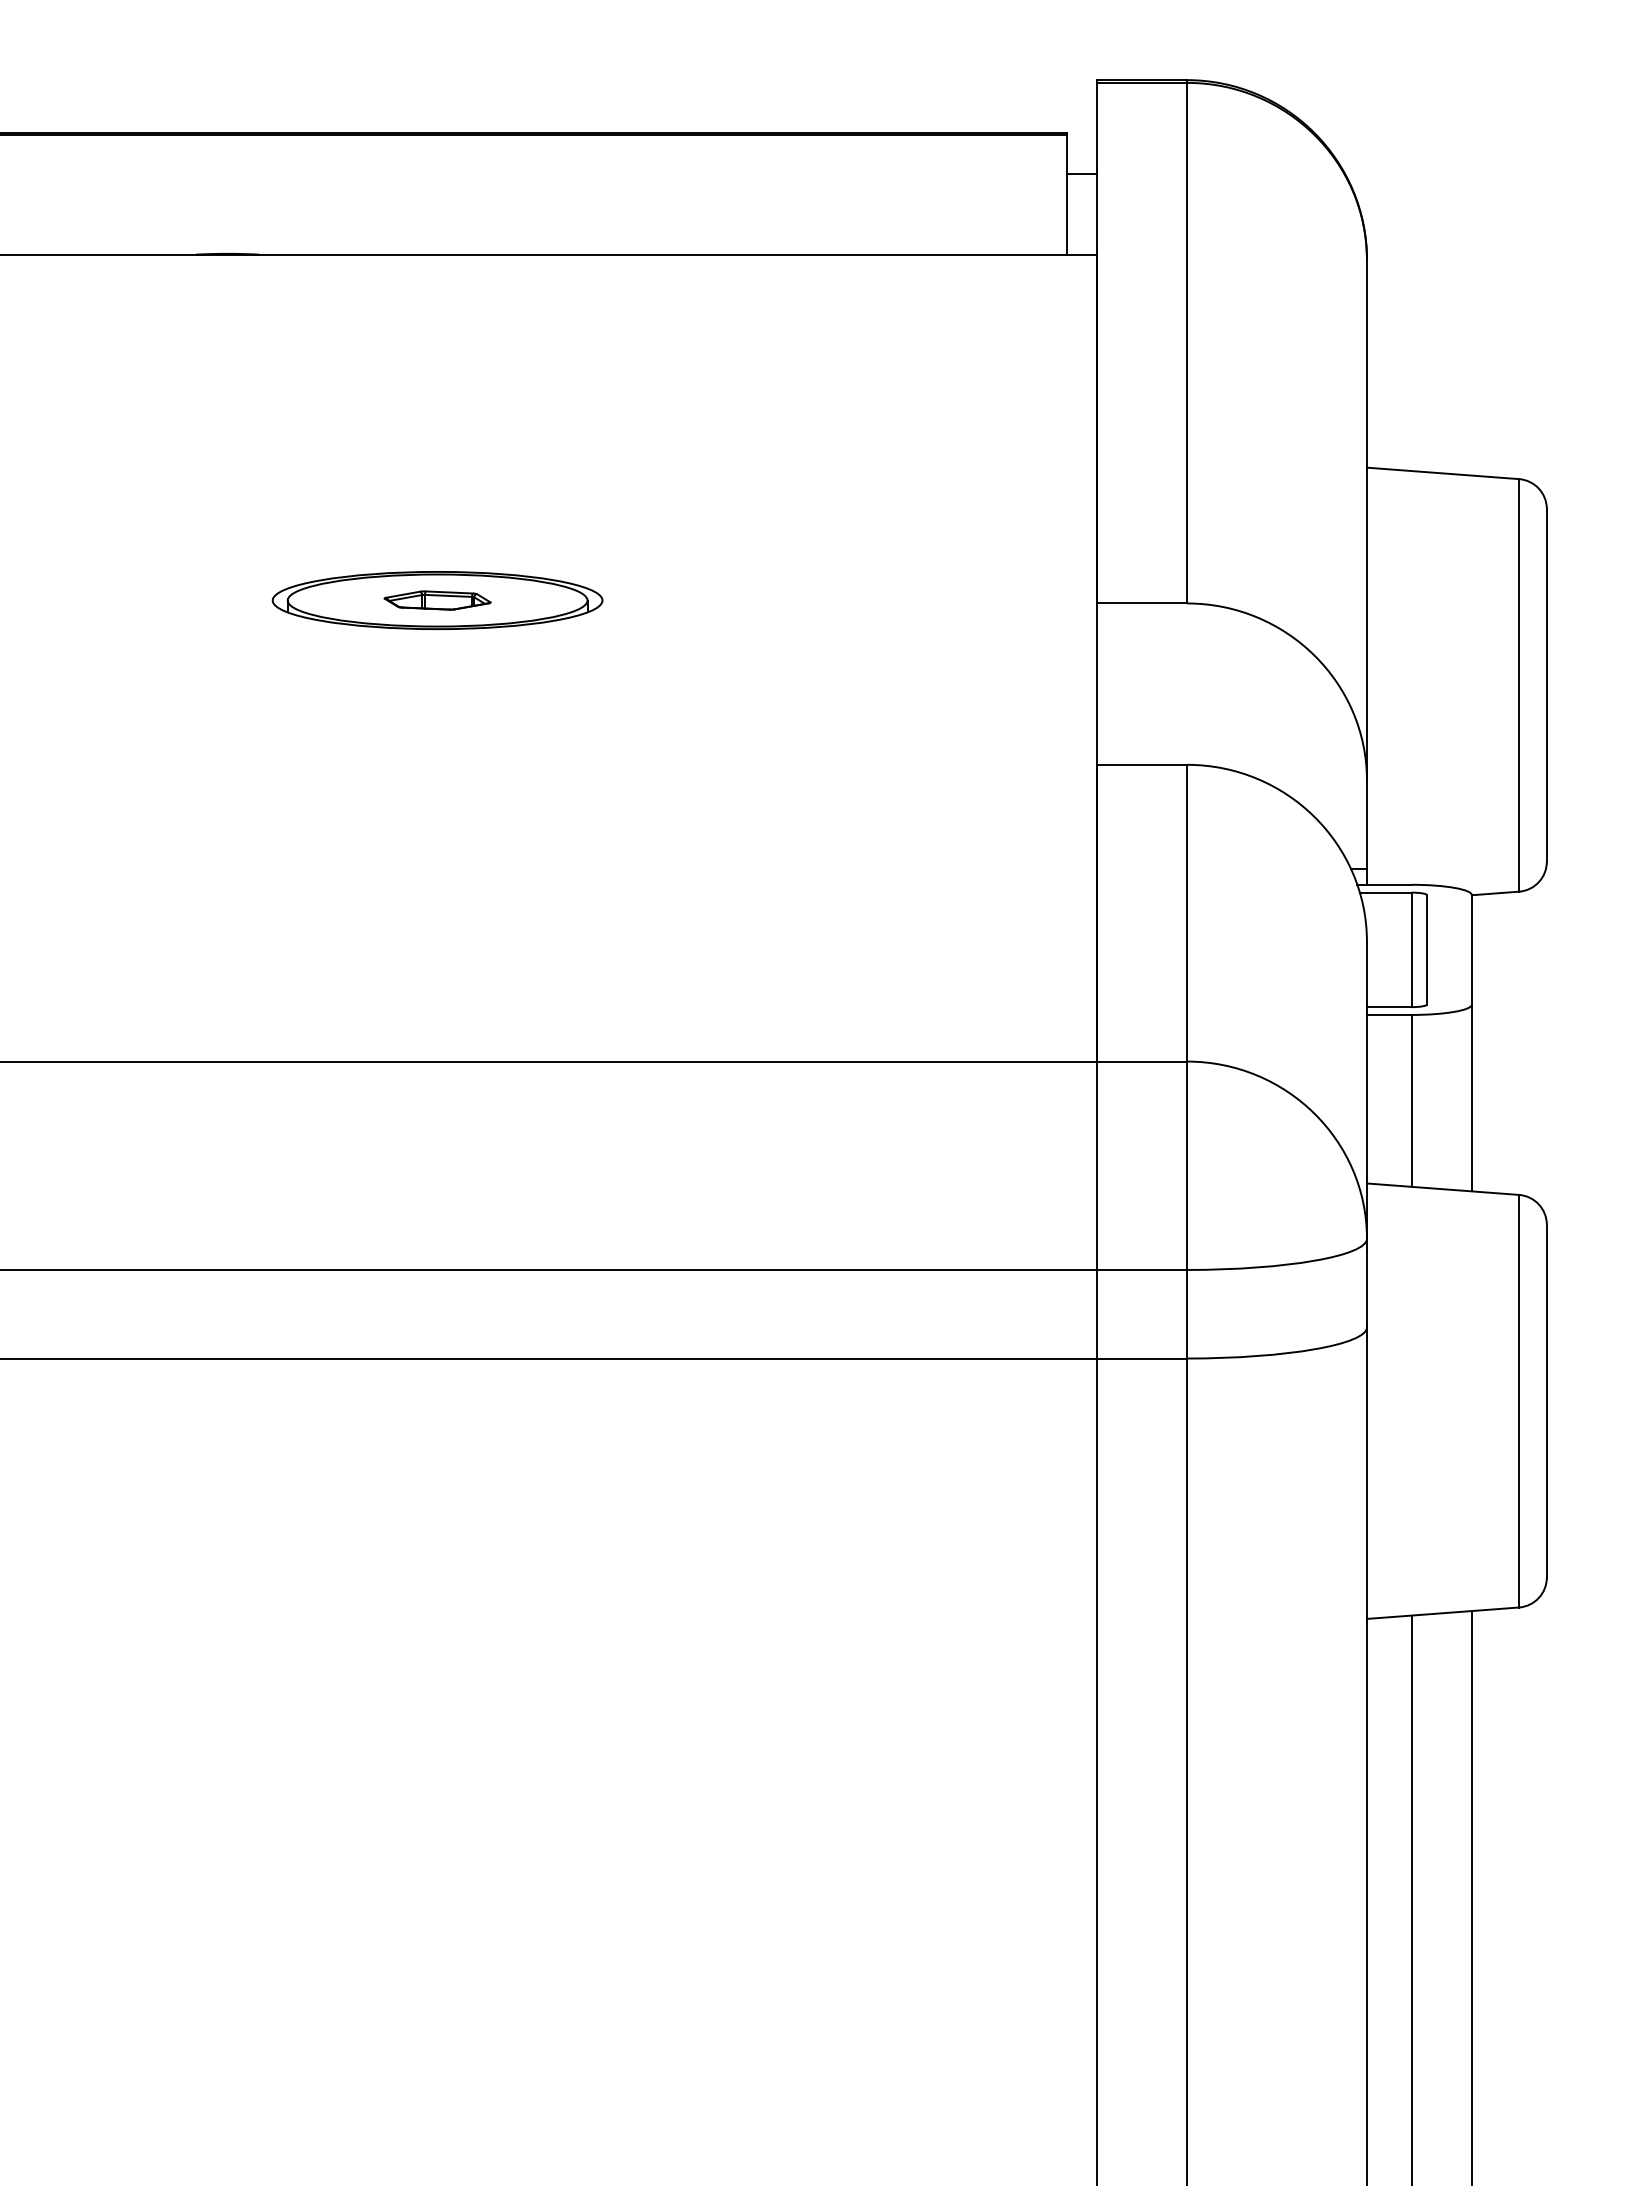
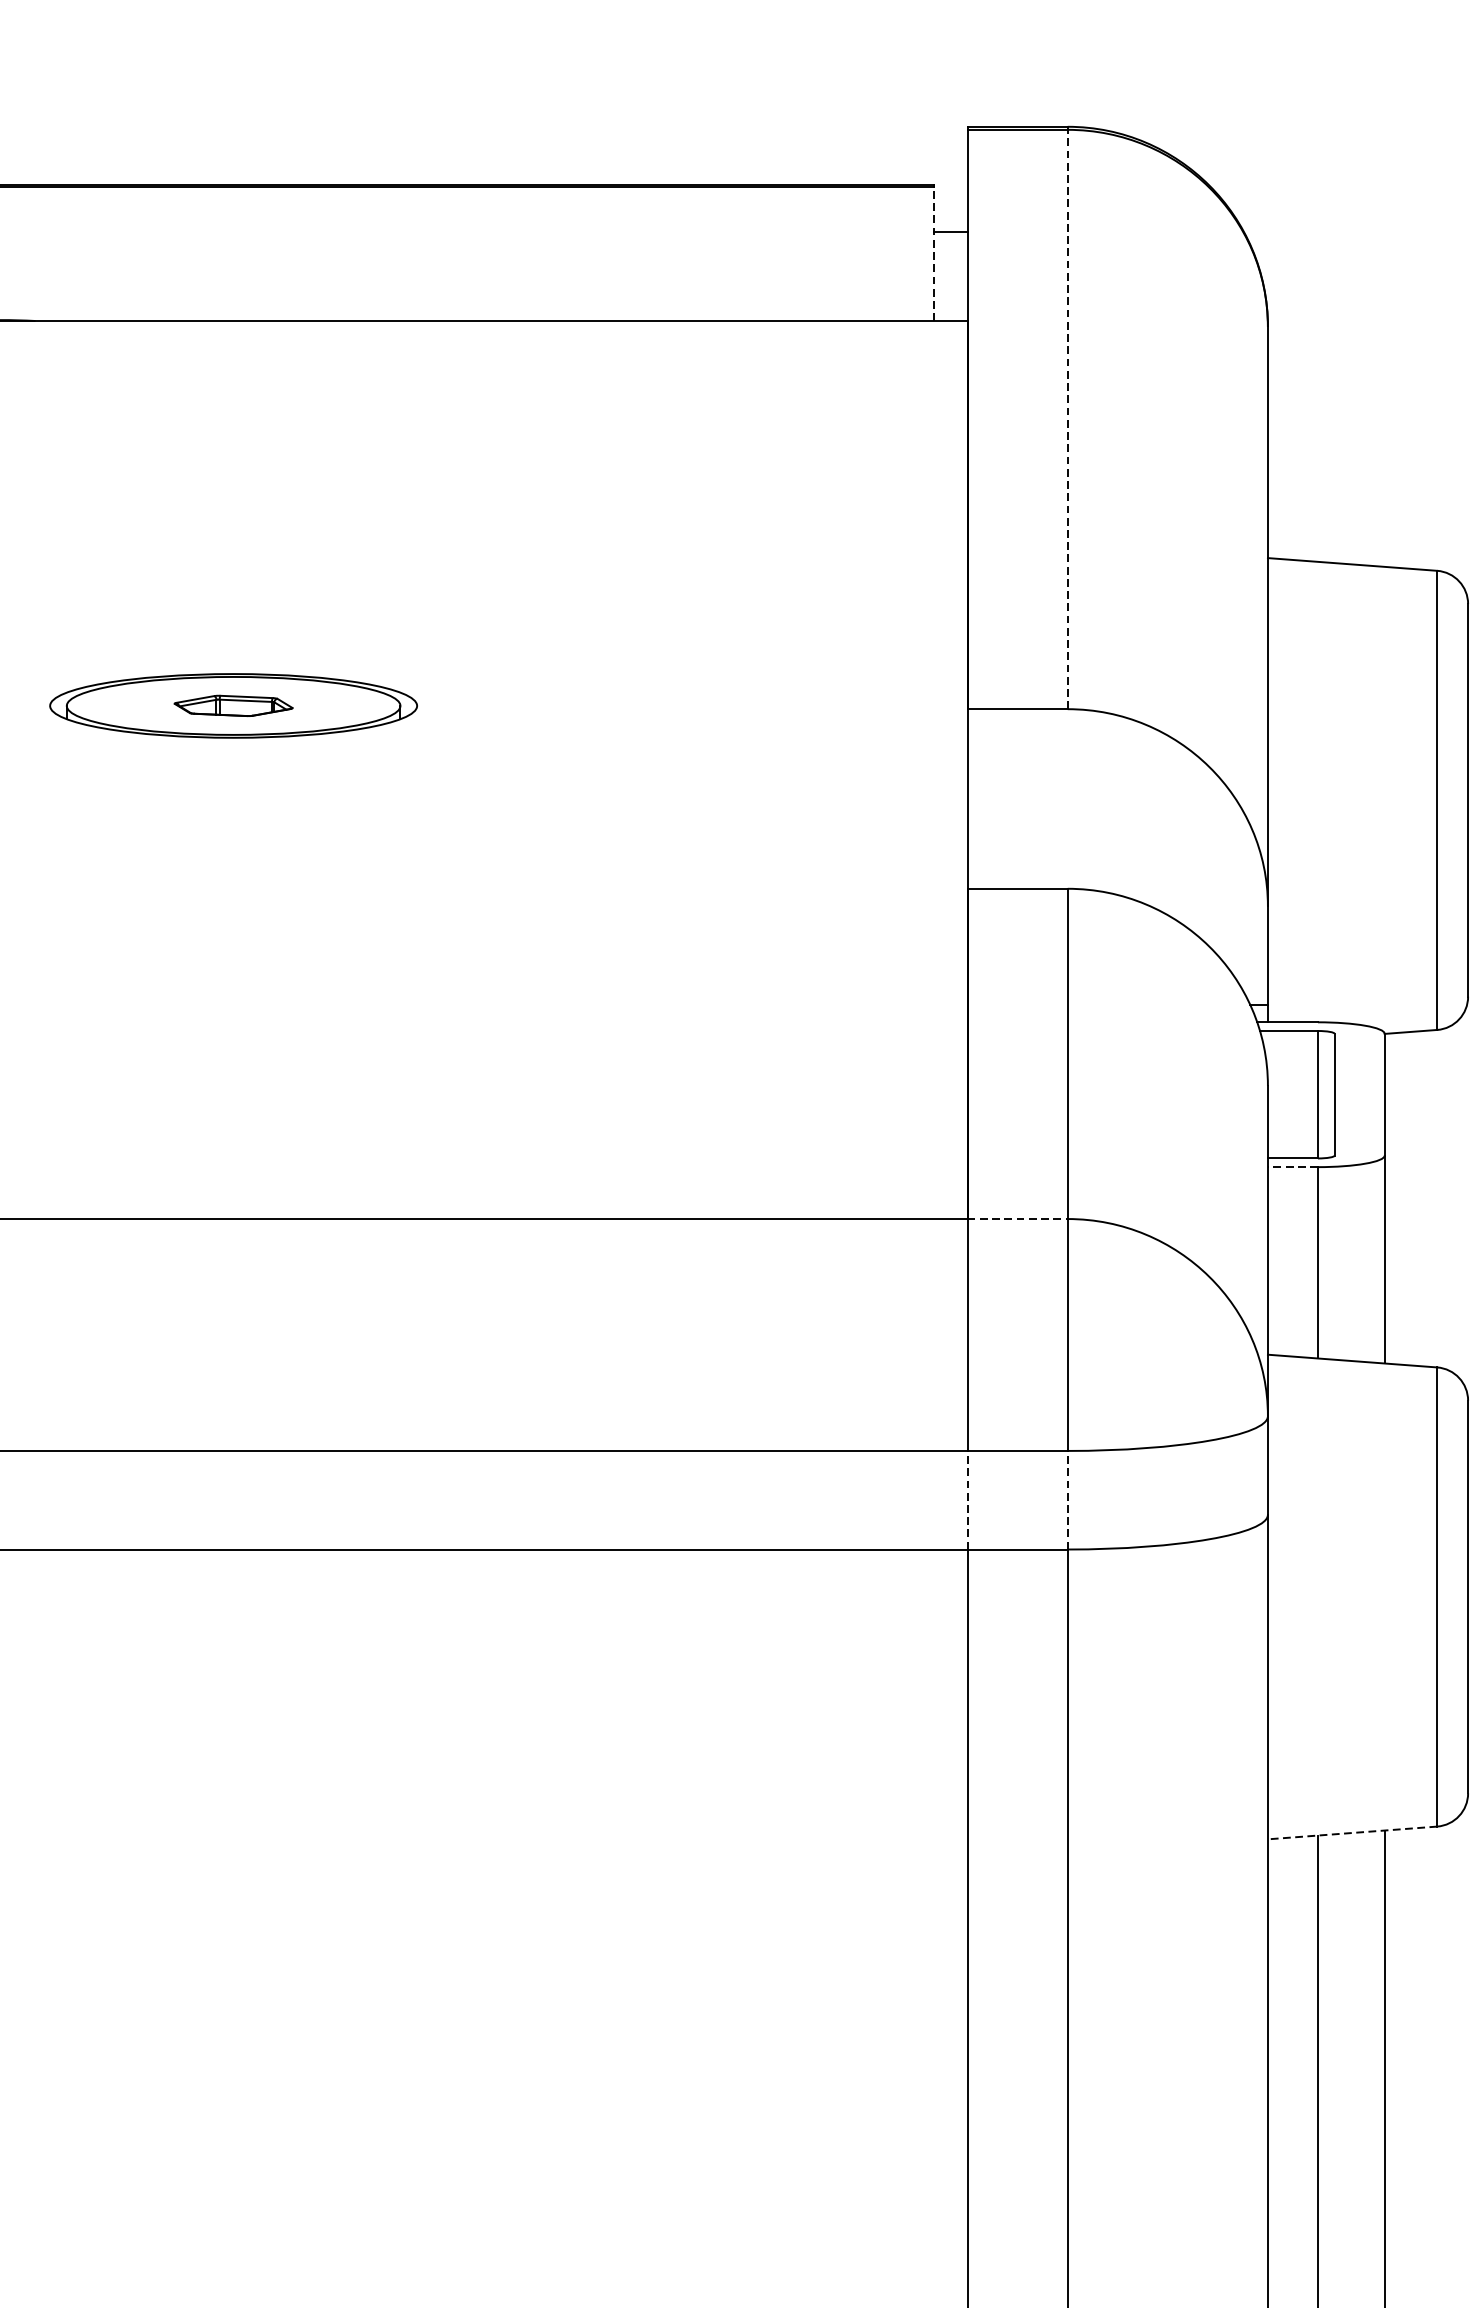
line: (1067, 194) -> (934, 254), solid -> dashed
line: (1187, 342) -> (1068, 418), solid -> dashed
line: (1388, 1014) -> (1291, 1166), solid -> dashed
line: (1142, 1061) -> (1018, 1218), solid -> dashed
line: (1097, 1313) -> (968, 1499), solid -> dashed
line: (1187, 1313) -> (1068, 1499), solid -> dashed
line: (1442, 1613) -> (1351, 1833), solid -> dashed

